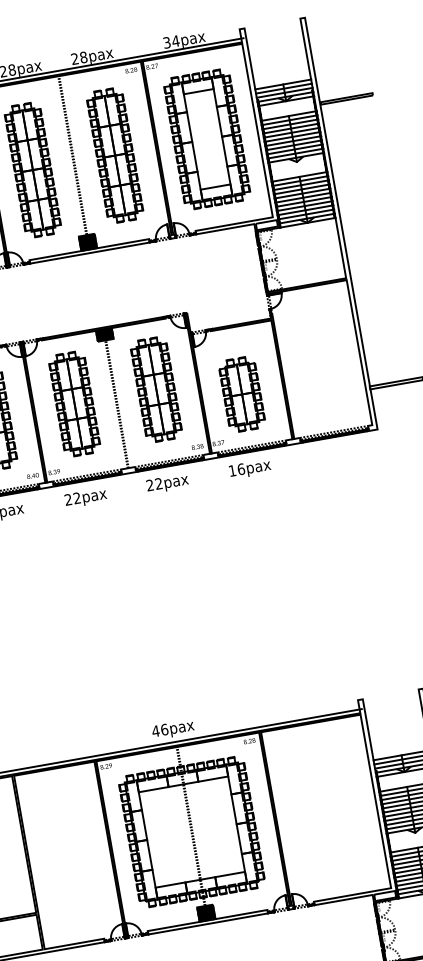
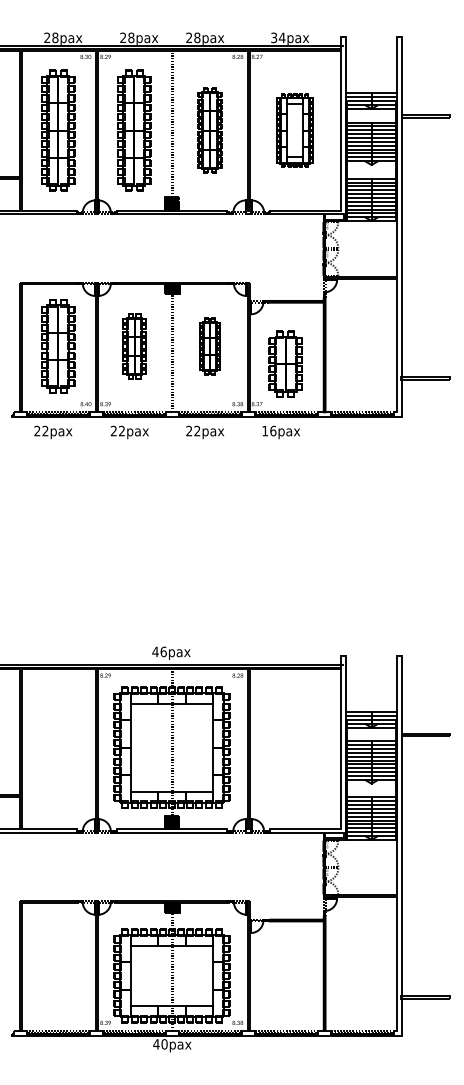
part: (206, 139) -> (294, 130), size x0.6
part: (114, 155) -> (209, 130), size x0.7
part: (155, 389) -> (209, 346), size x0.6
part: (74, 404) -> (134, 346), size x0.7

